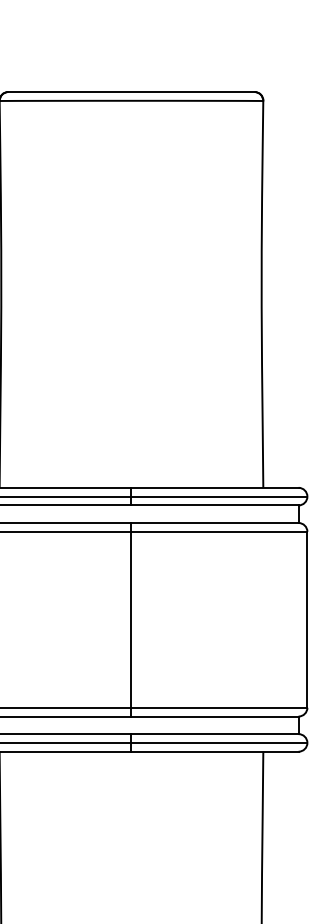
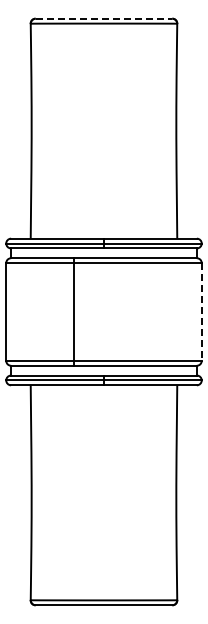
line: (132, 91) -> (104, 18), solid -> dashed
line: (132, 618) -> (74, 311), moved
line: (306, 620) -> (201, 312), solid -> dashed

